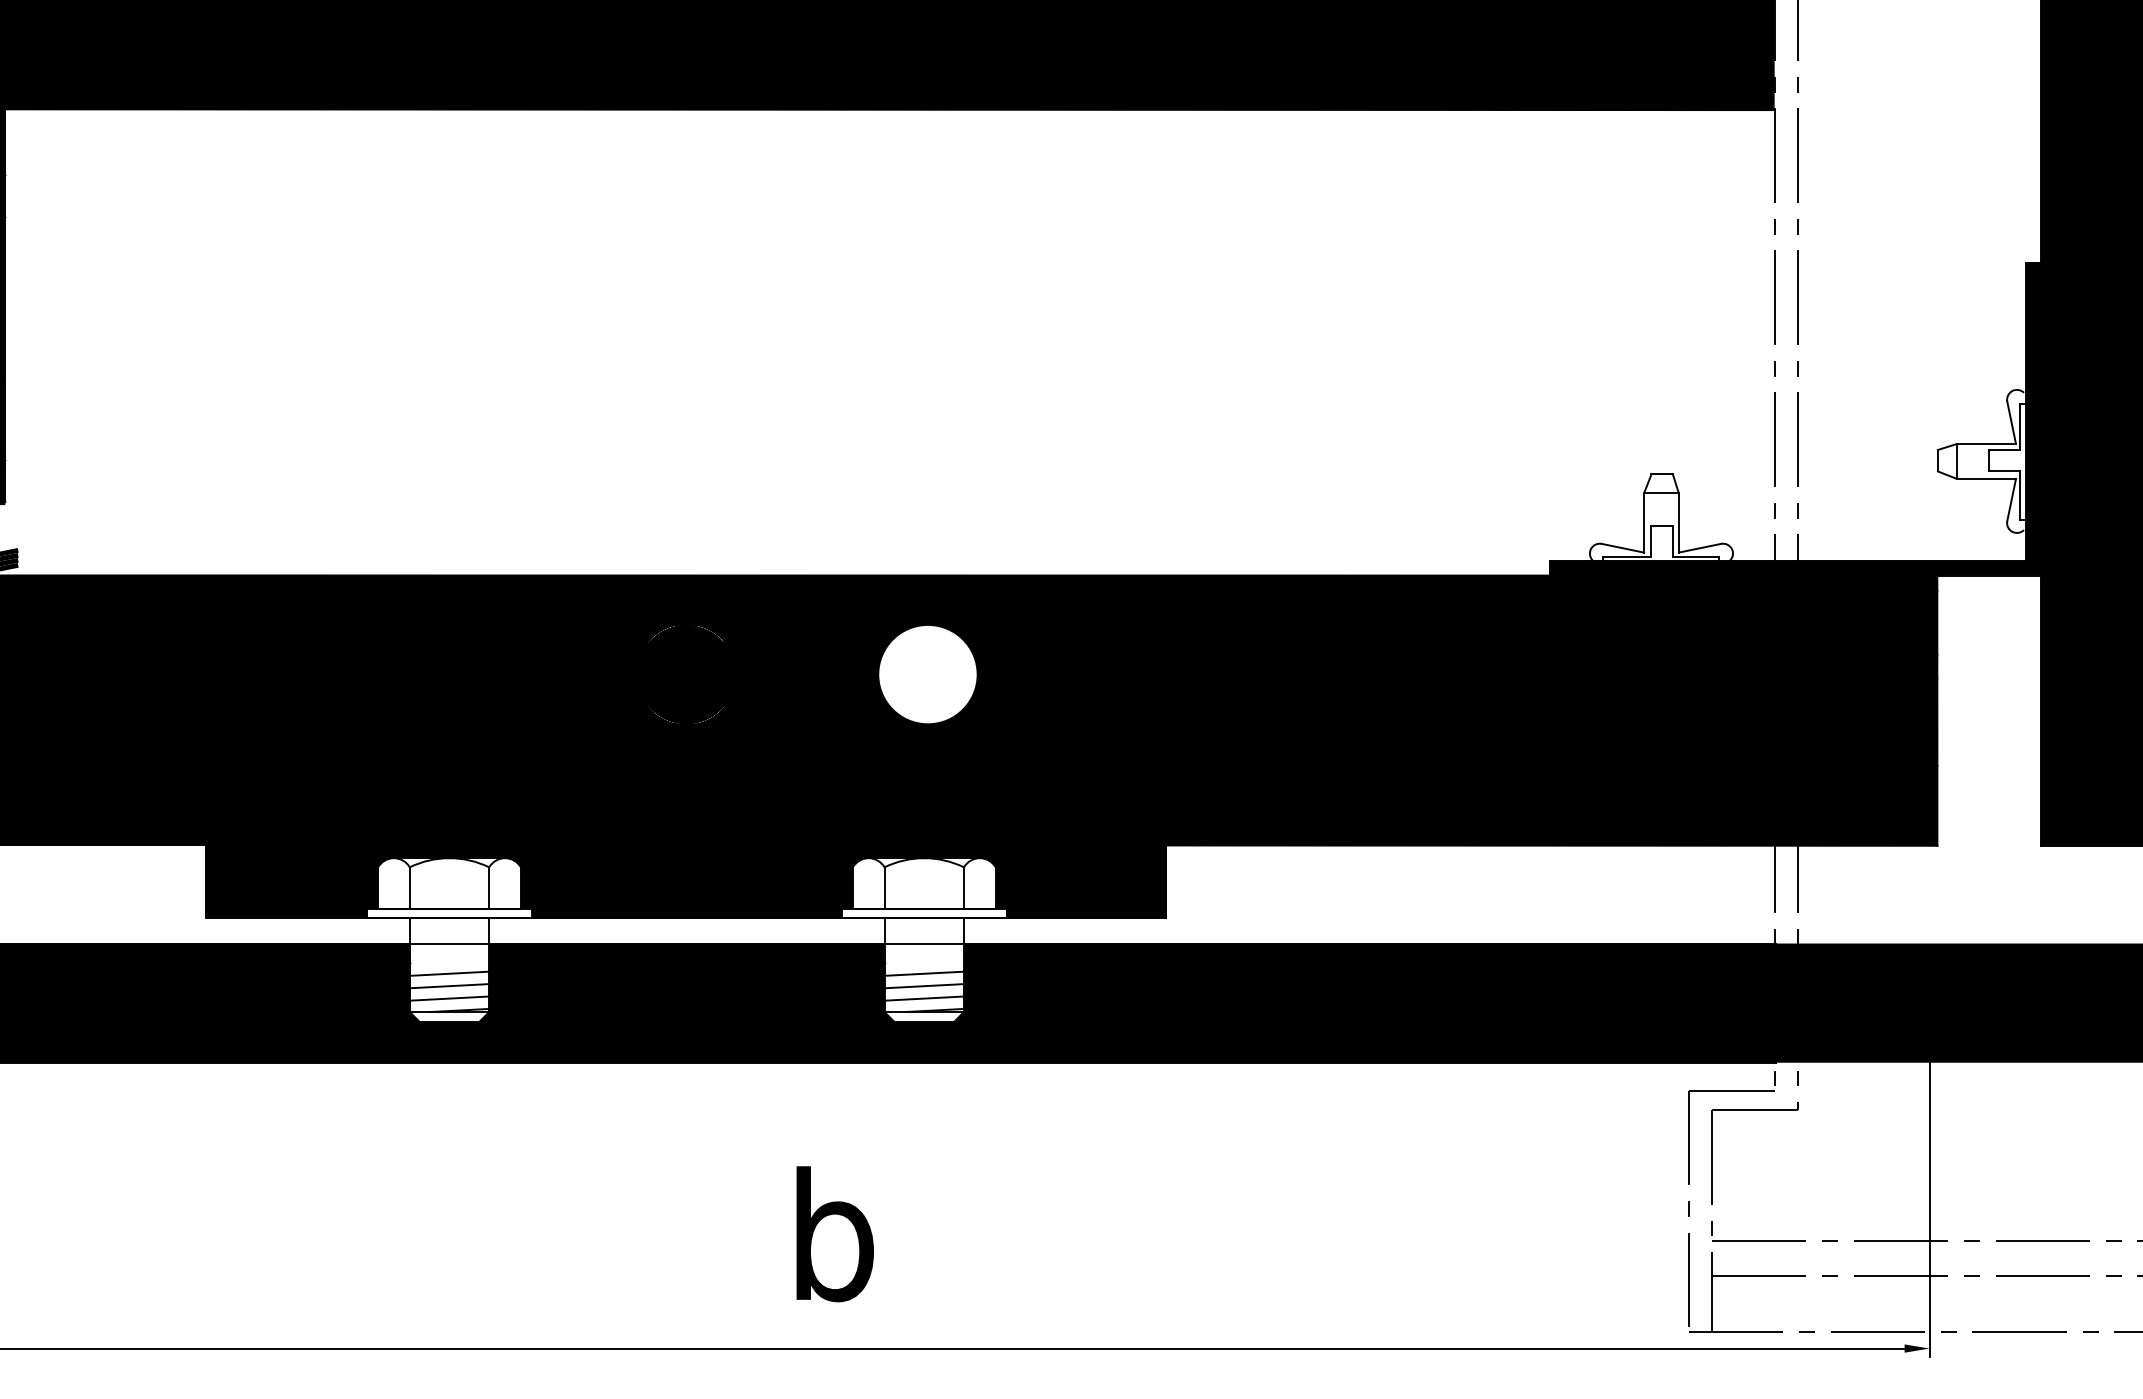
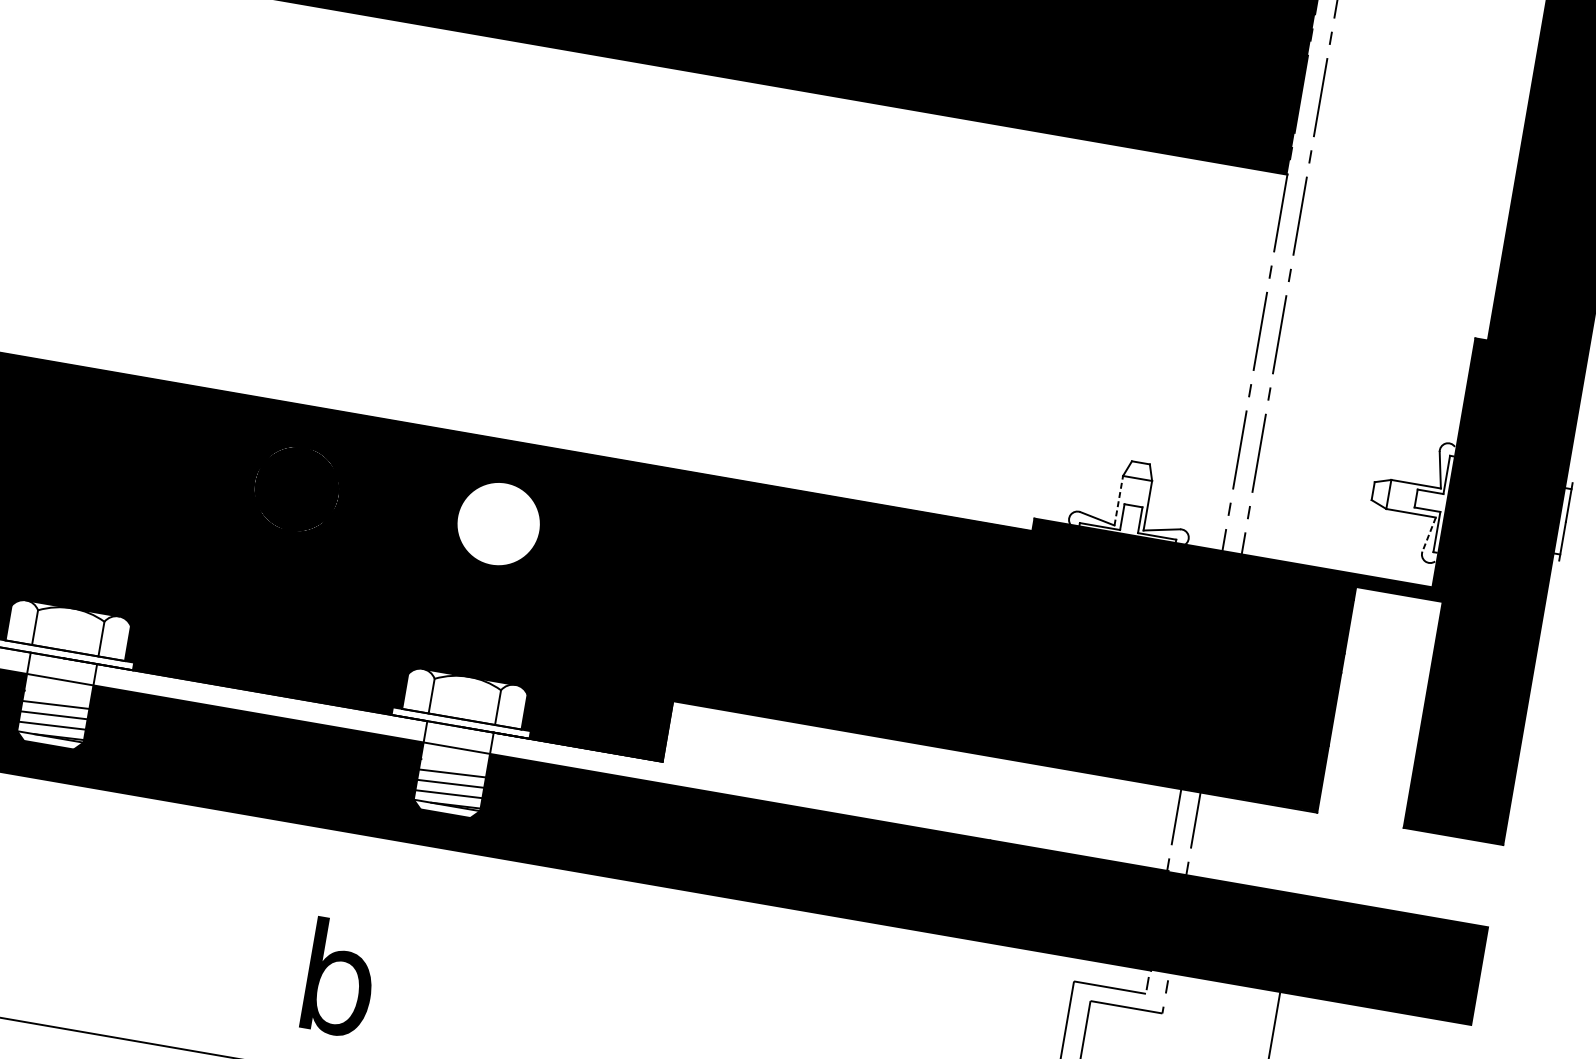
line: (2011, 499) -> (1429, 534), solid -> dashed
line: (1644, 522) -> (1119, 500), solid -> dashed

